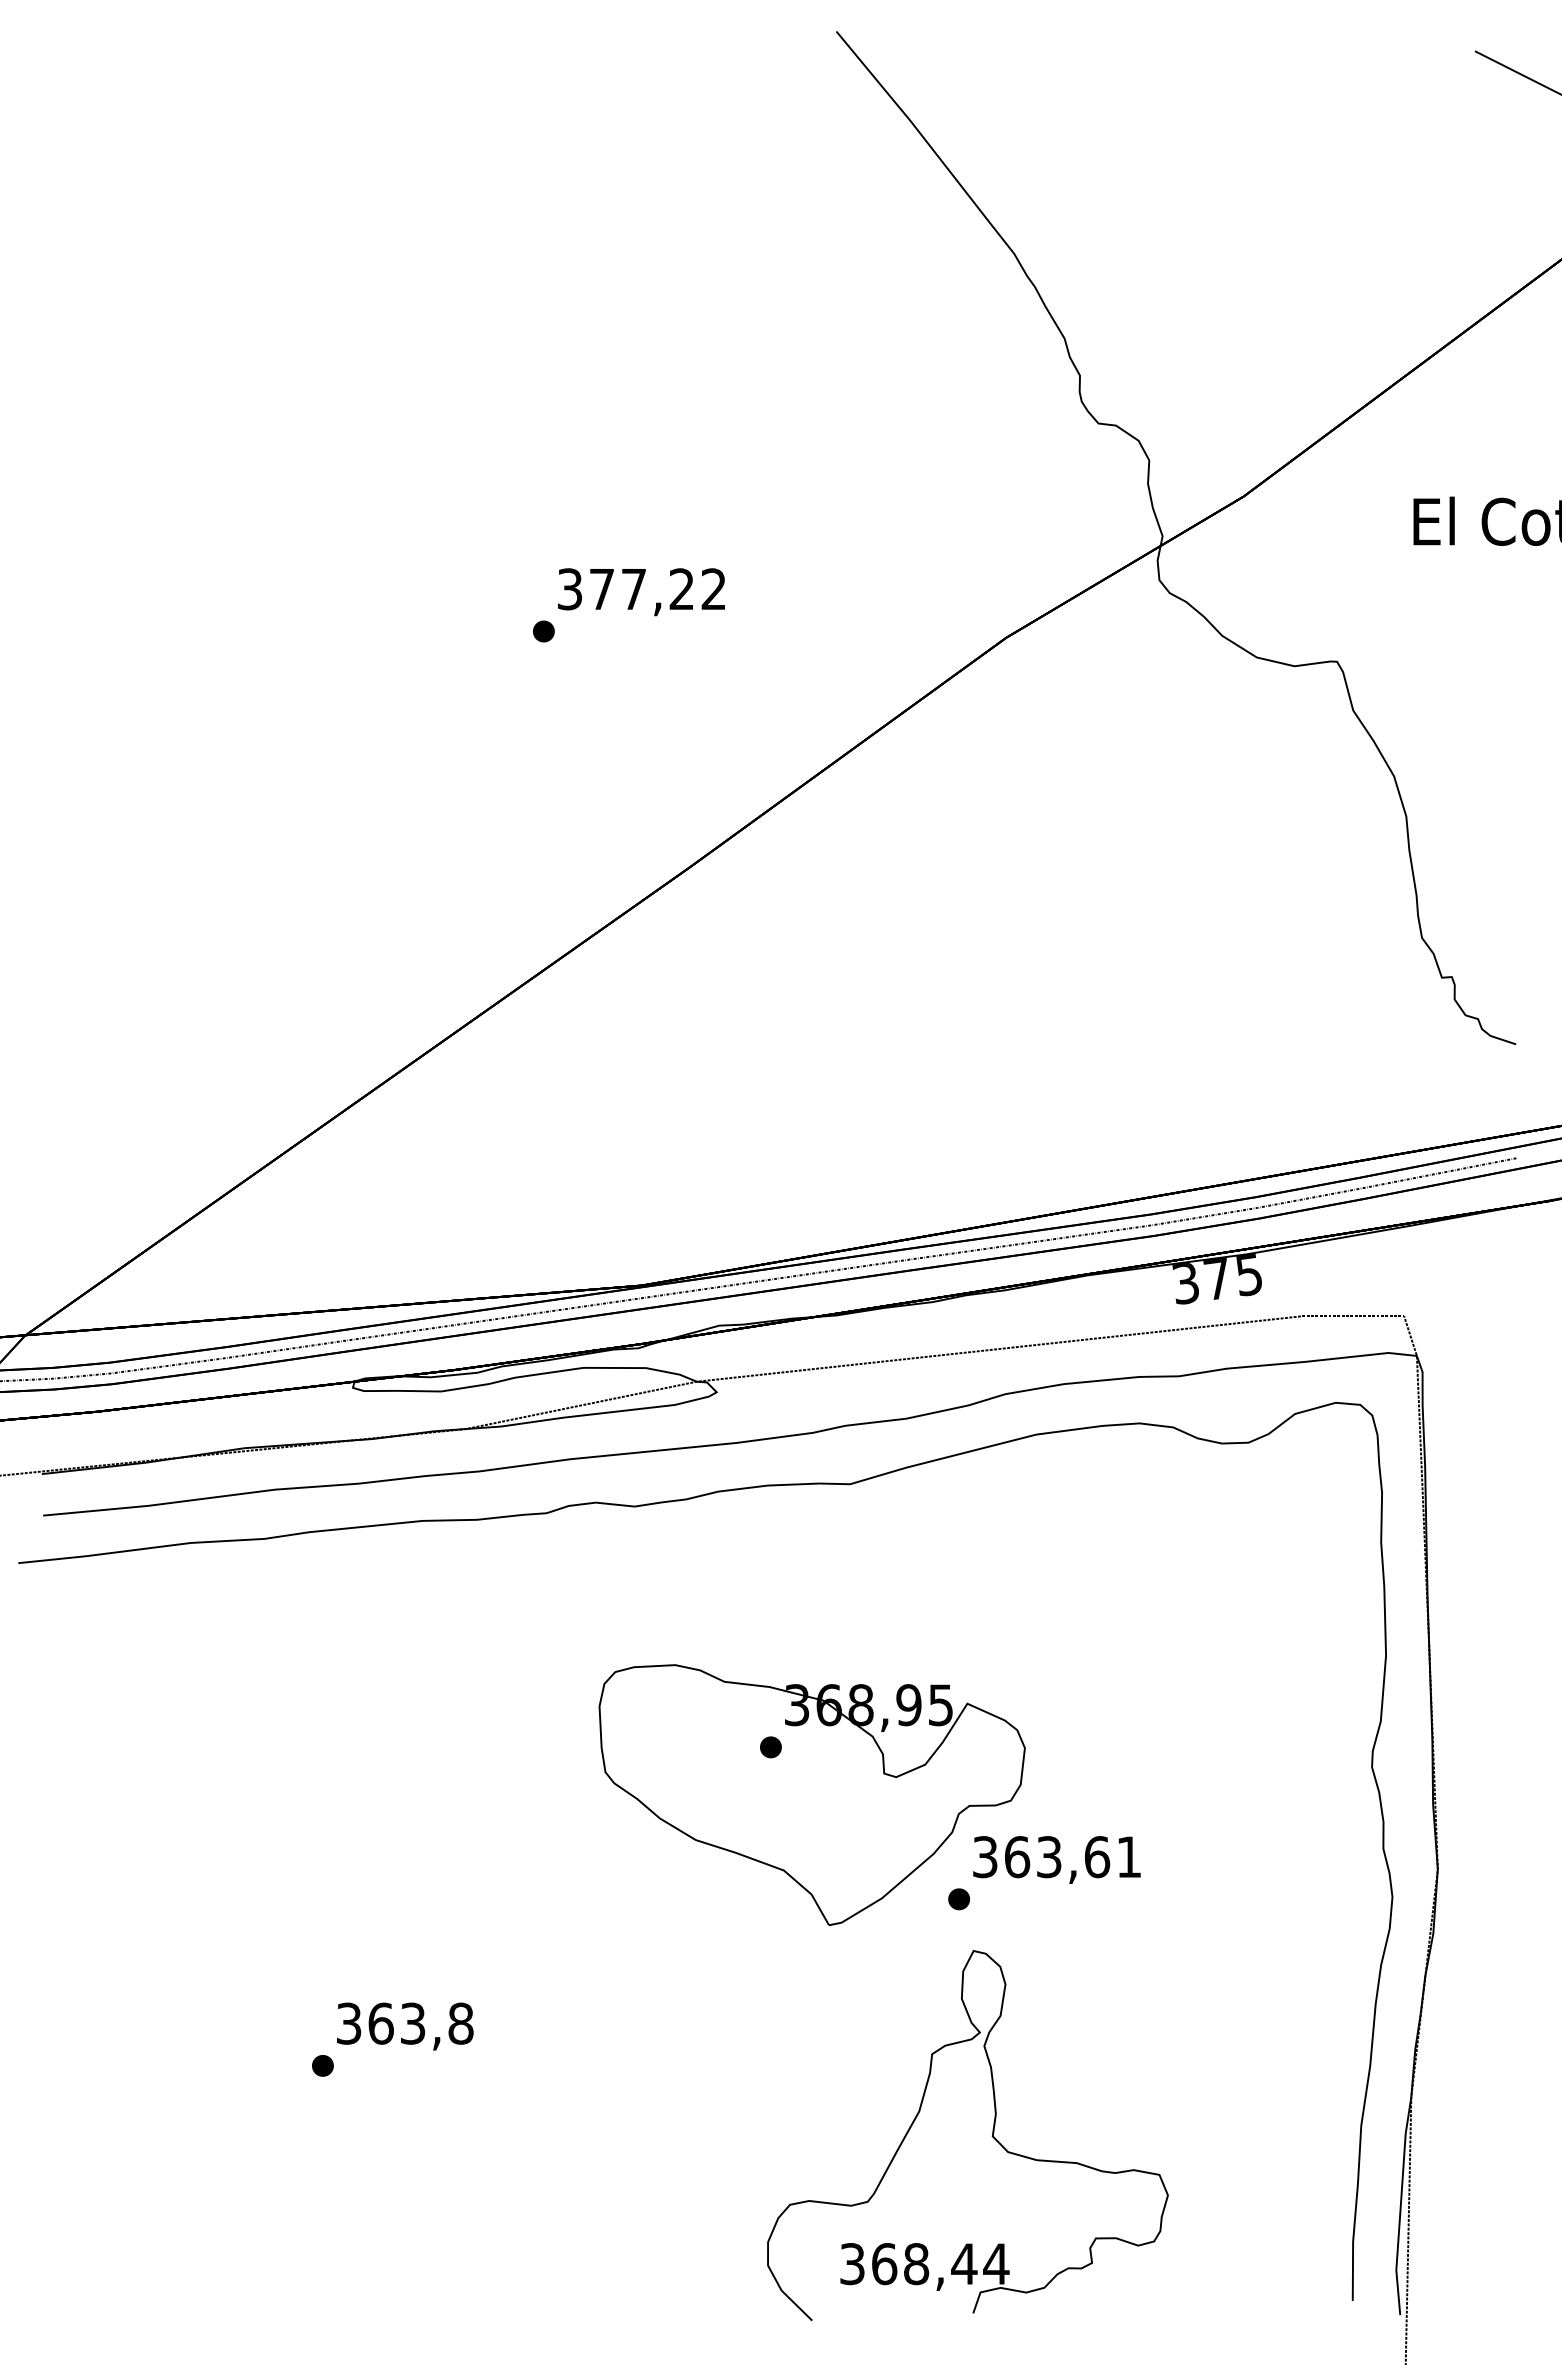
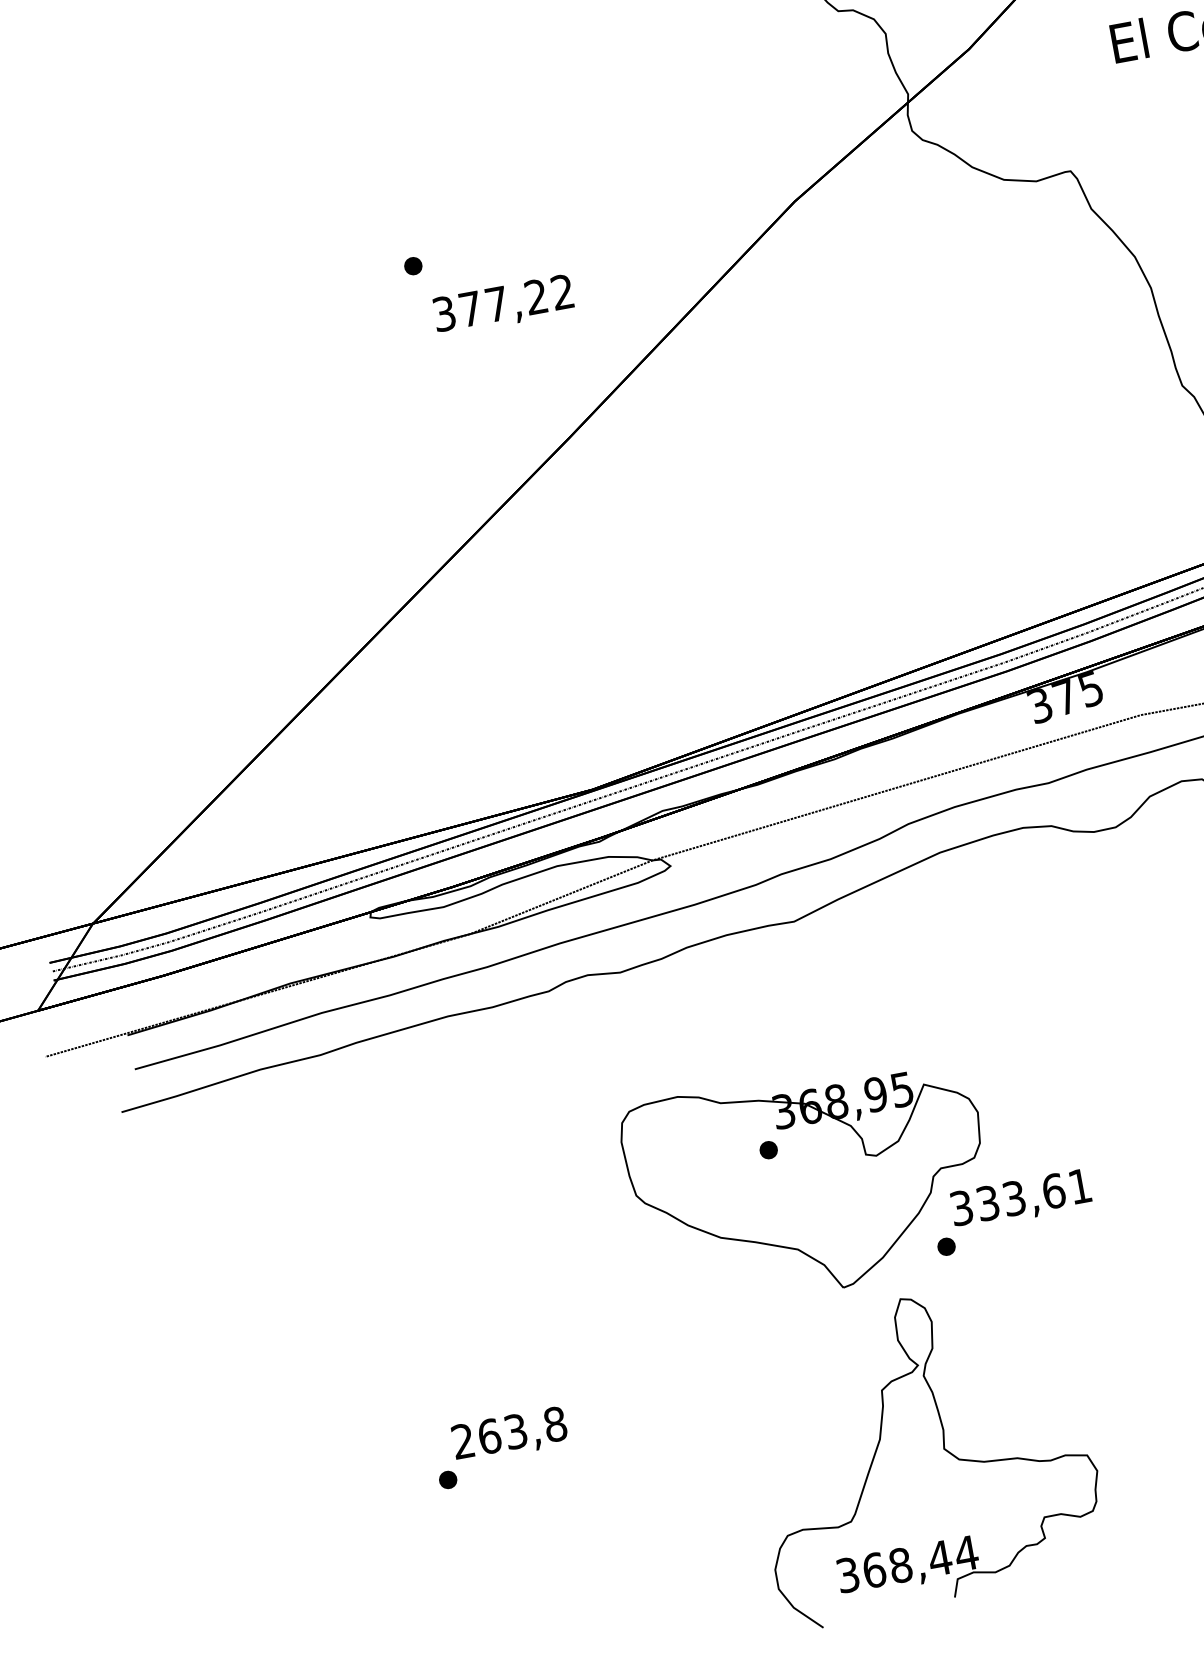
text: (641, 592) -> (503, 305), moved
text: (1017, 1857) -> (988, 1203), 363,61 -> 333,61
text: (348, 2023) -> (462, 1441), 363,8 -> 263,8
part: (991, 2136) -> (943, 1449), moved

